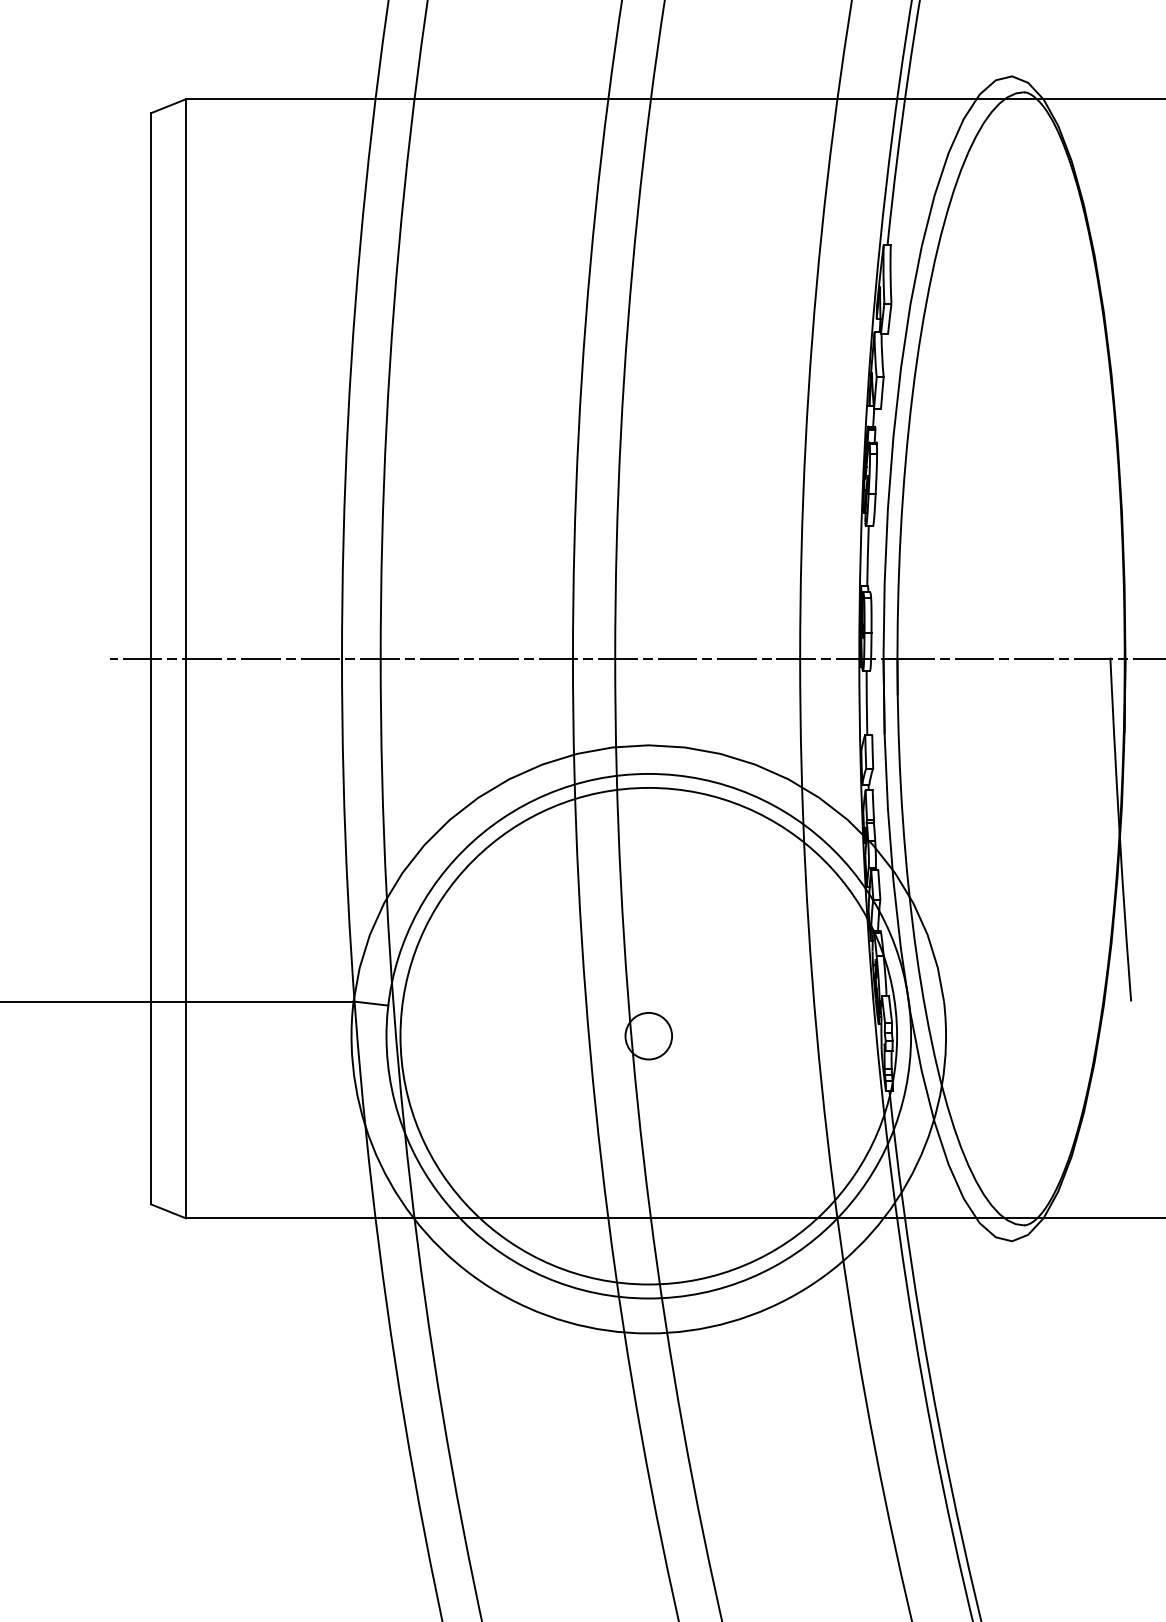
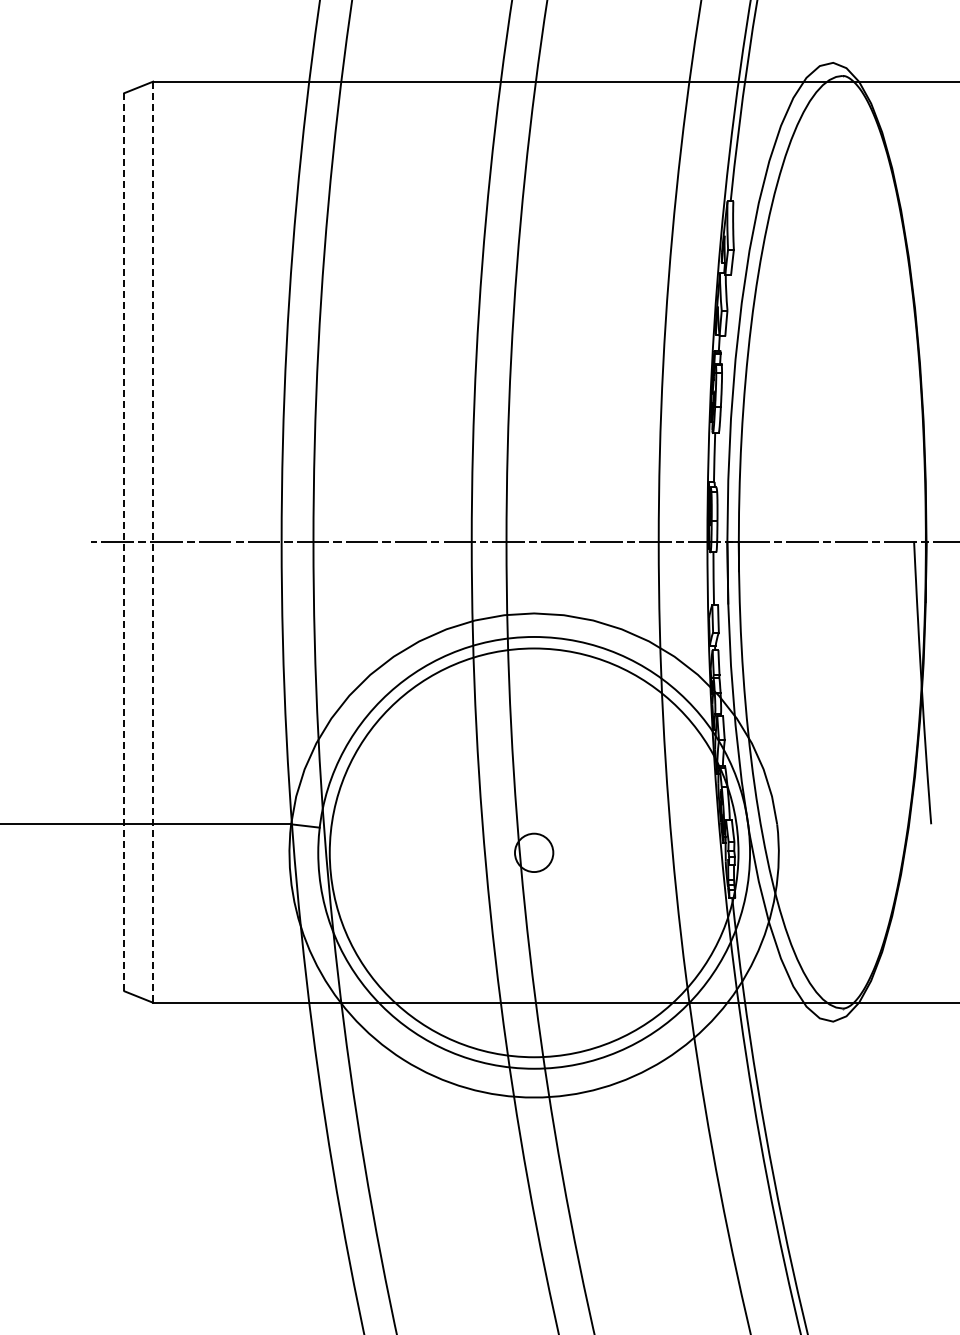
line: (151, 659) -> (124, 542), solid -> dashed
line: (186, 659) -> (153, 542), solid -> dashed

